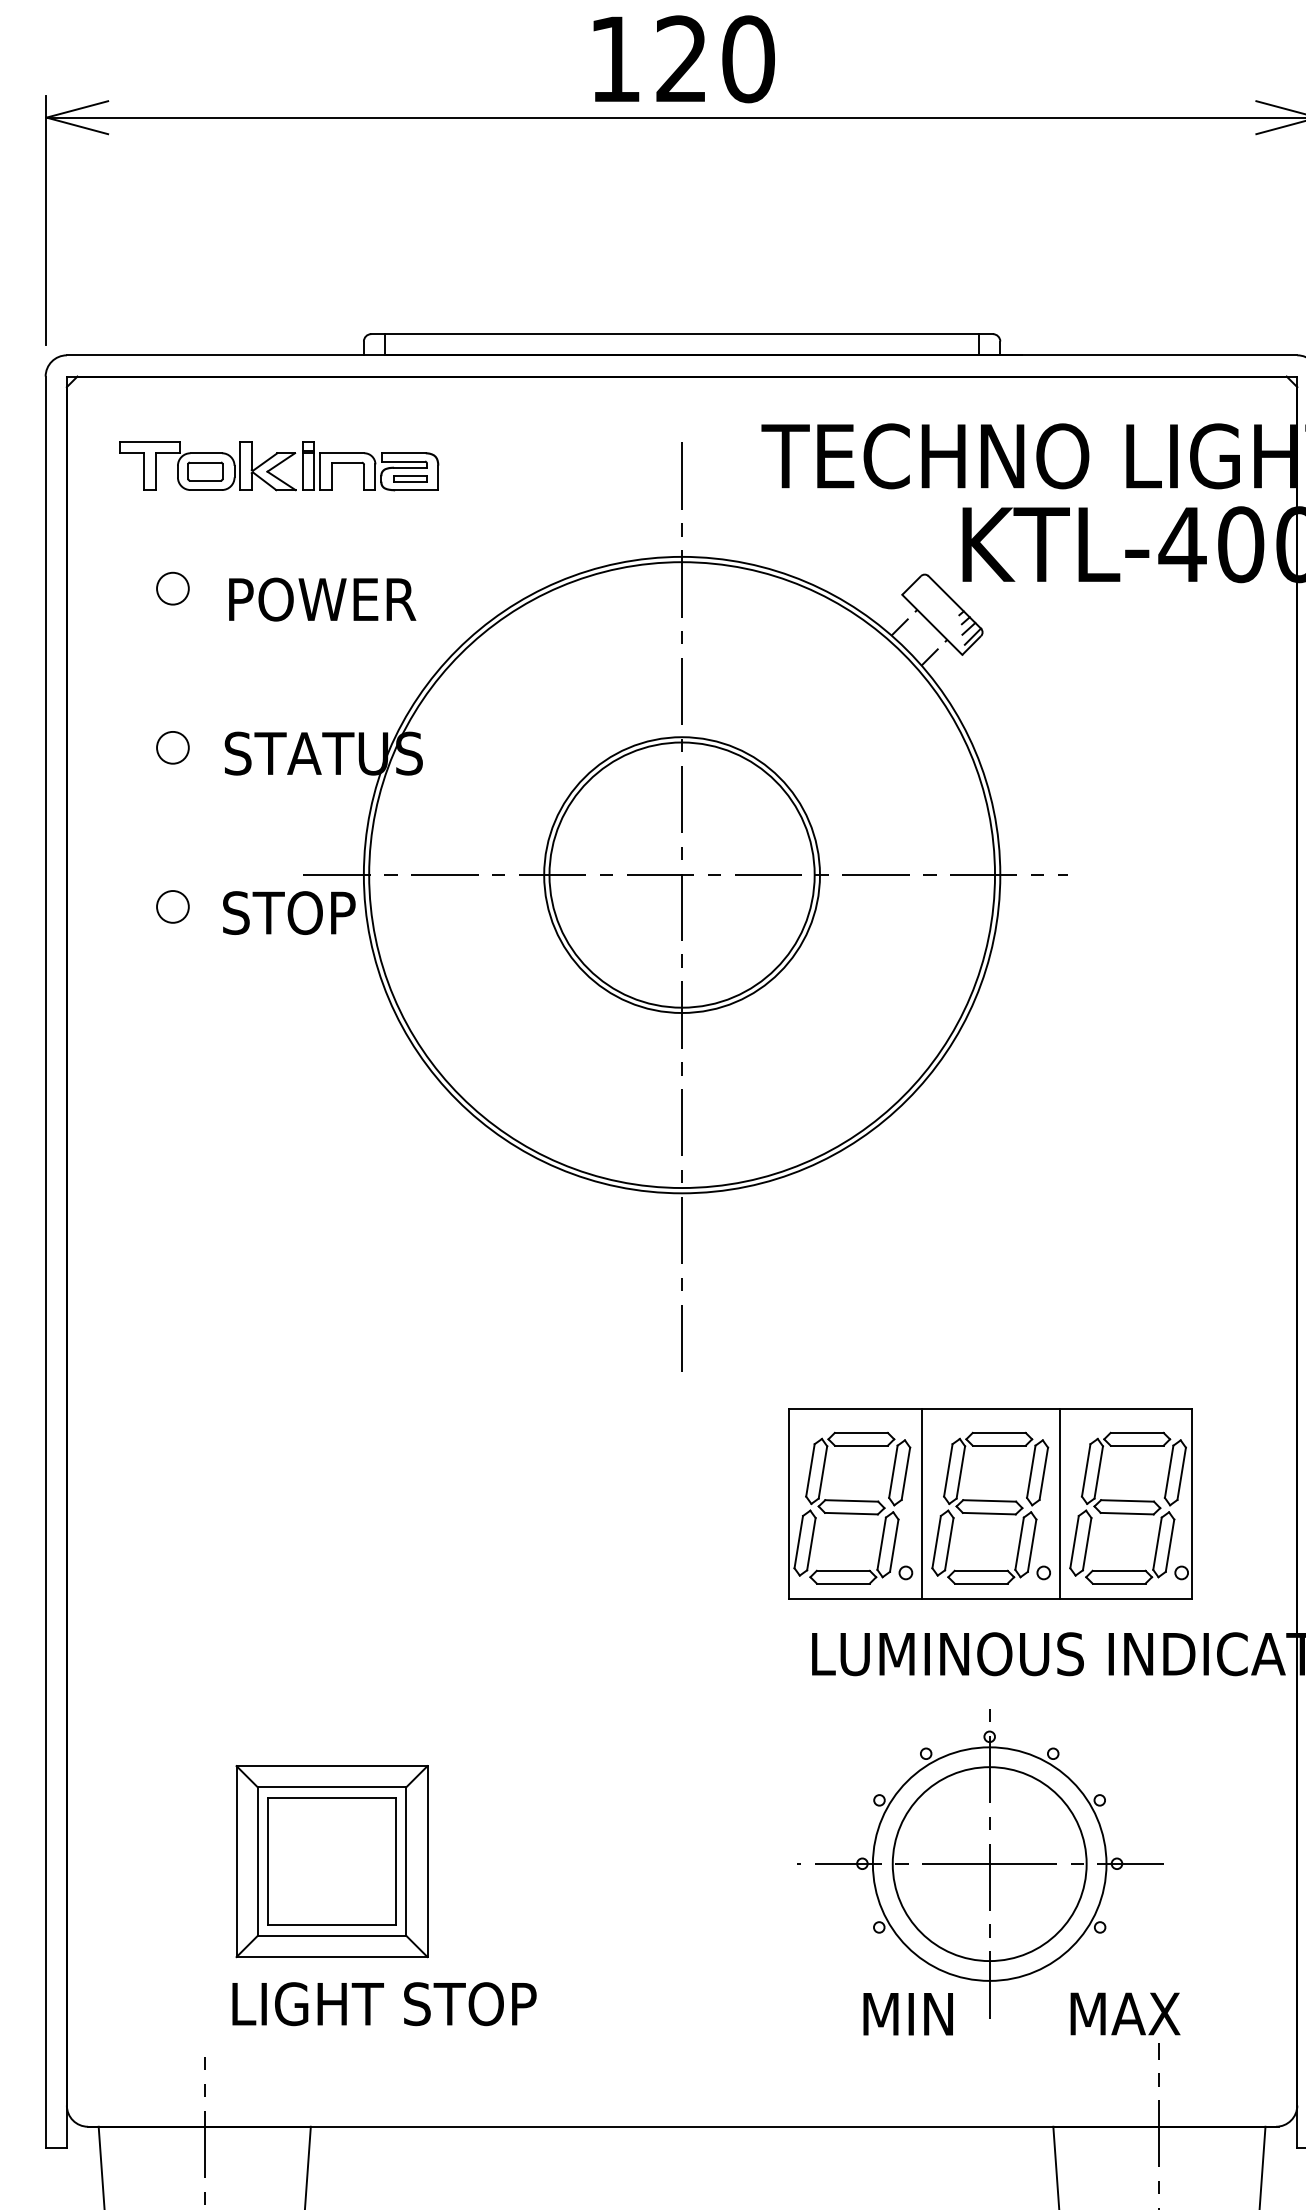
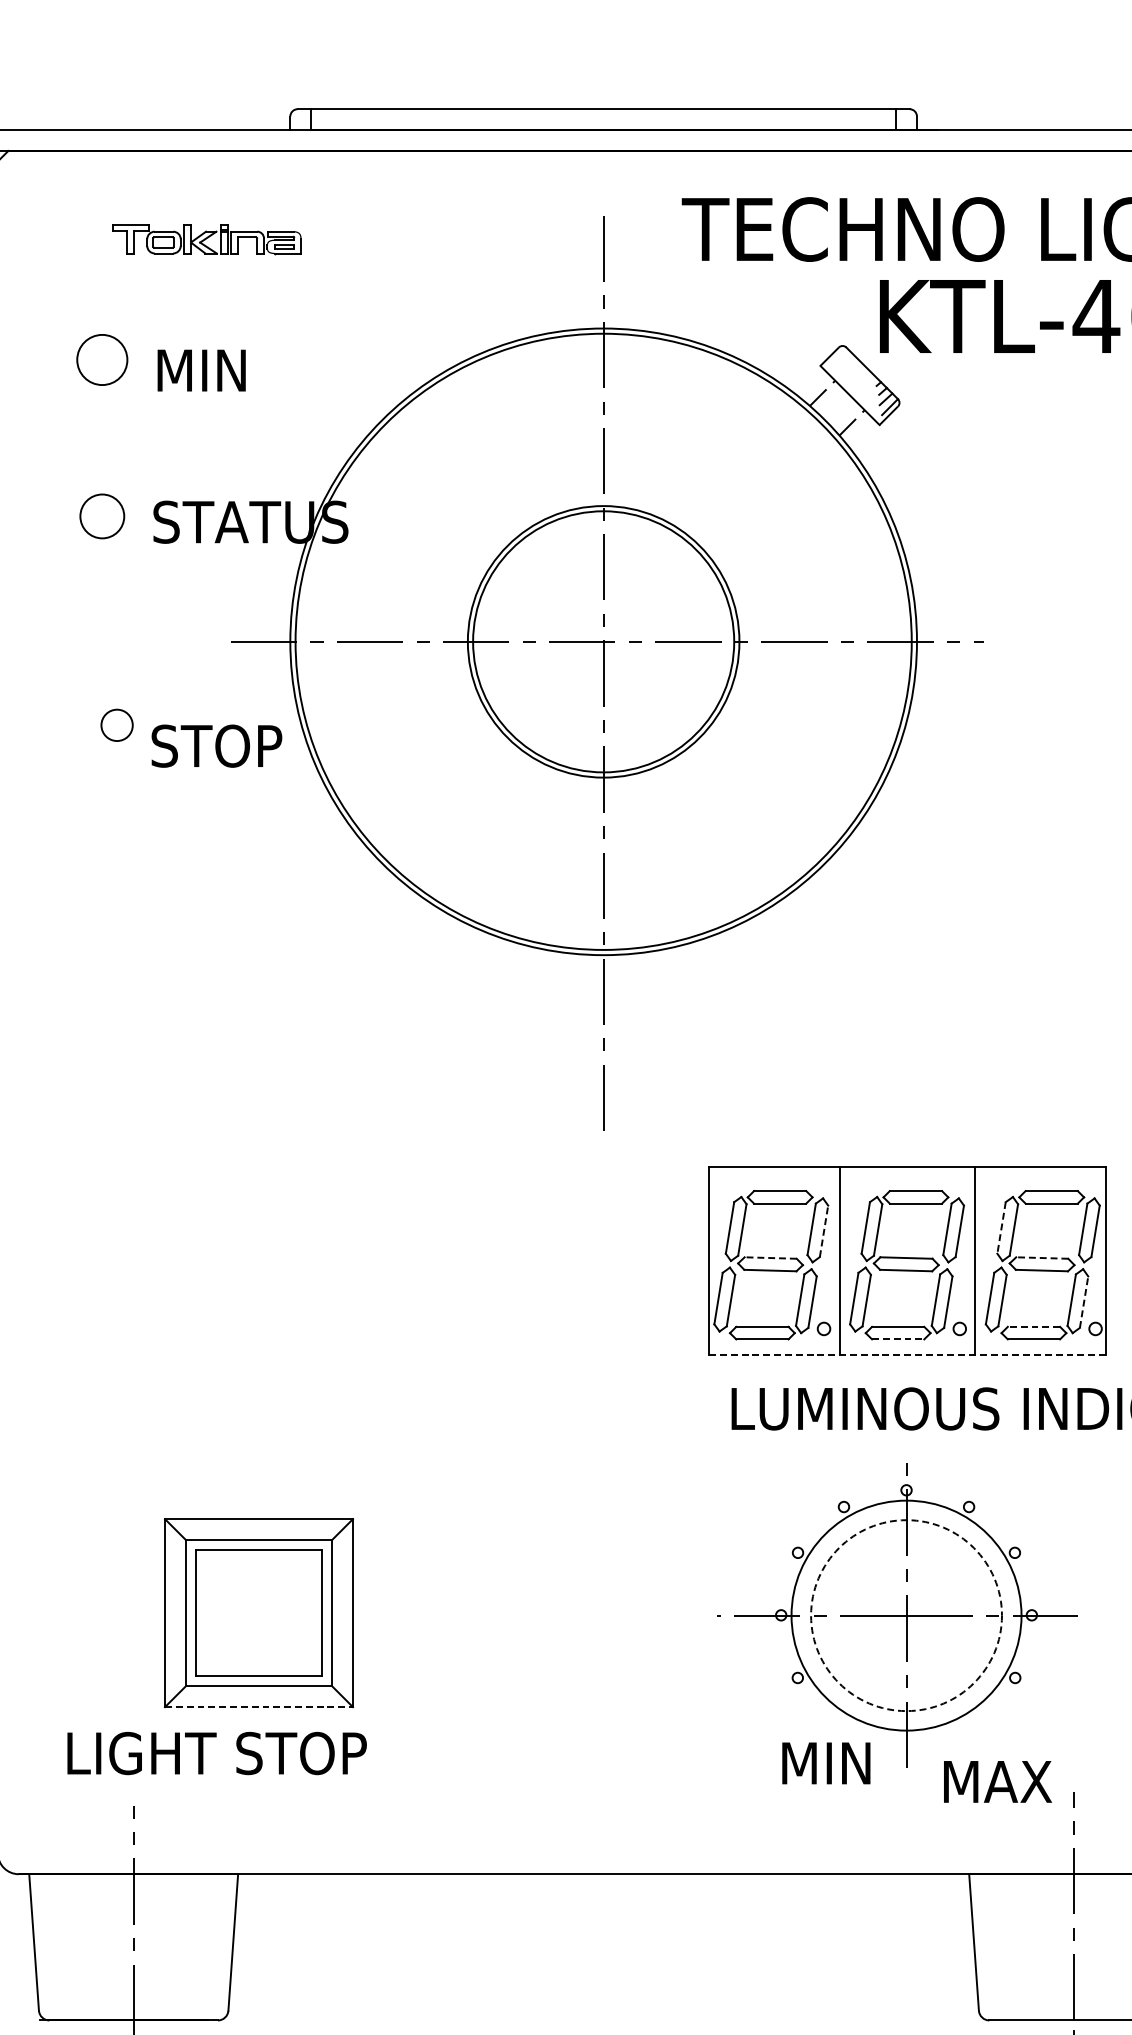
part: (279, 466) -> (207, 239), size x0.6
circle: (172, 588) -> (101, 359), size x1.6
text: (325, 599) -> (252, 370), POWER -> MIN
circle: (172, 747) -> (101, 516), size x1.4
circle: (172, 906) -> (116, 724), moved
text: (289, 912) -> (217, 745), moved
line: (1086, 1470) -> (1001, 1228), solid -> dashed
line: (905, 1473) -> (823, 1231), solid -> dashed
line: (851, 1500) -> (770, 1257), solid -> dashed
line: (1127, 1500) -> (1042, 1257), solid -> dashed
line: (1170, 1545) -> (1084, 1301), solid -> dashed
line: (1119, 1570) -> (1034, 1326), solid -> dashed
line: (981, 1583) -> (898, 1339), solid -> dashed
line: (990, 1599) -> (907, 1355), solid -> dashed
circle: (989, 1864) -> (906, 1616), solid -> dashed
line: (332, 1957) -> (259, 1707), solid -> dashed
text: (384, 2004) -> (217, 1753), moved
text: (1125, 2013) -> (997, 1781), moved

